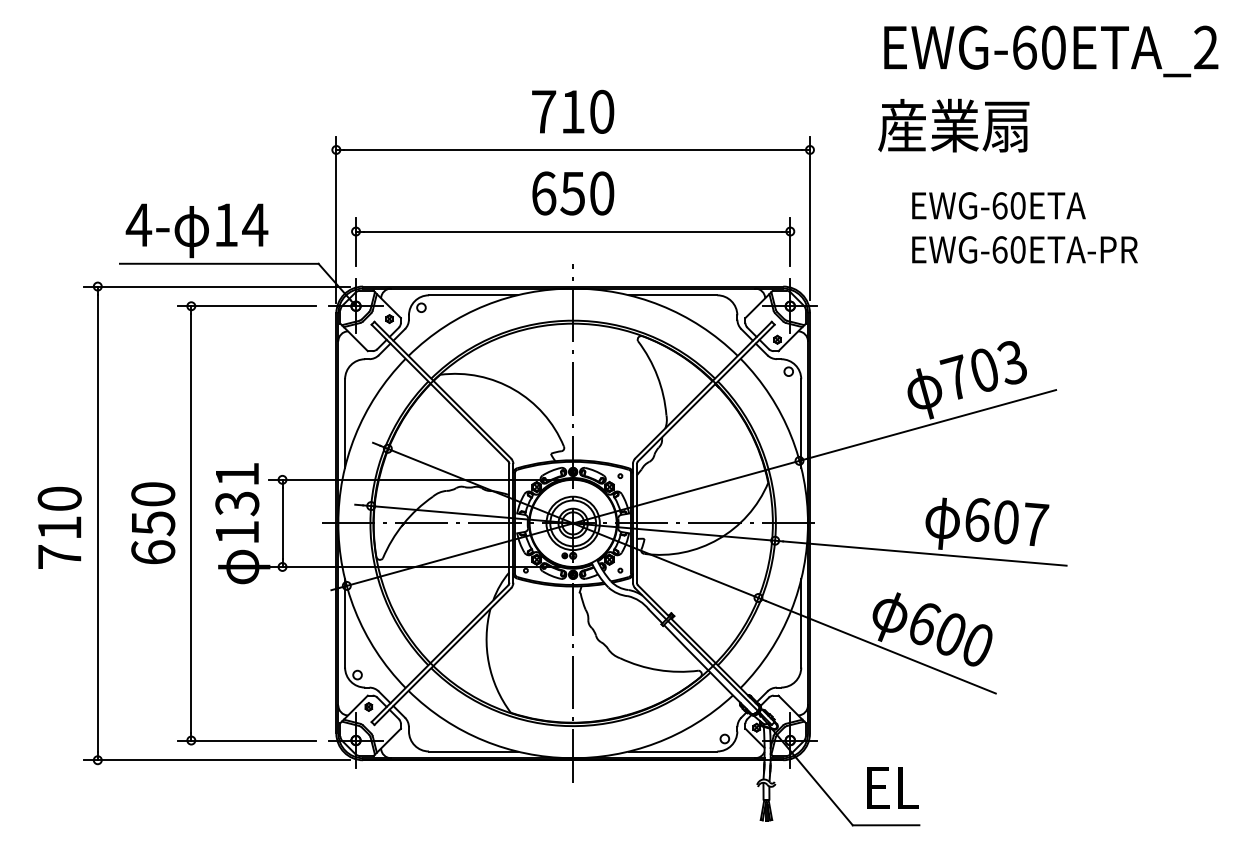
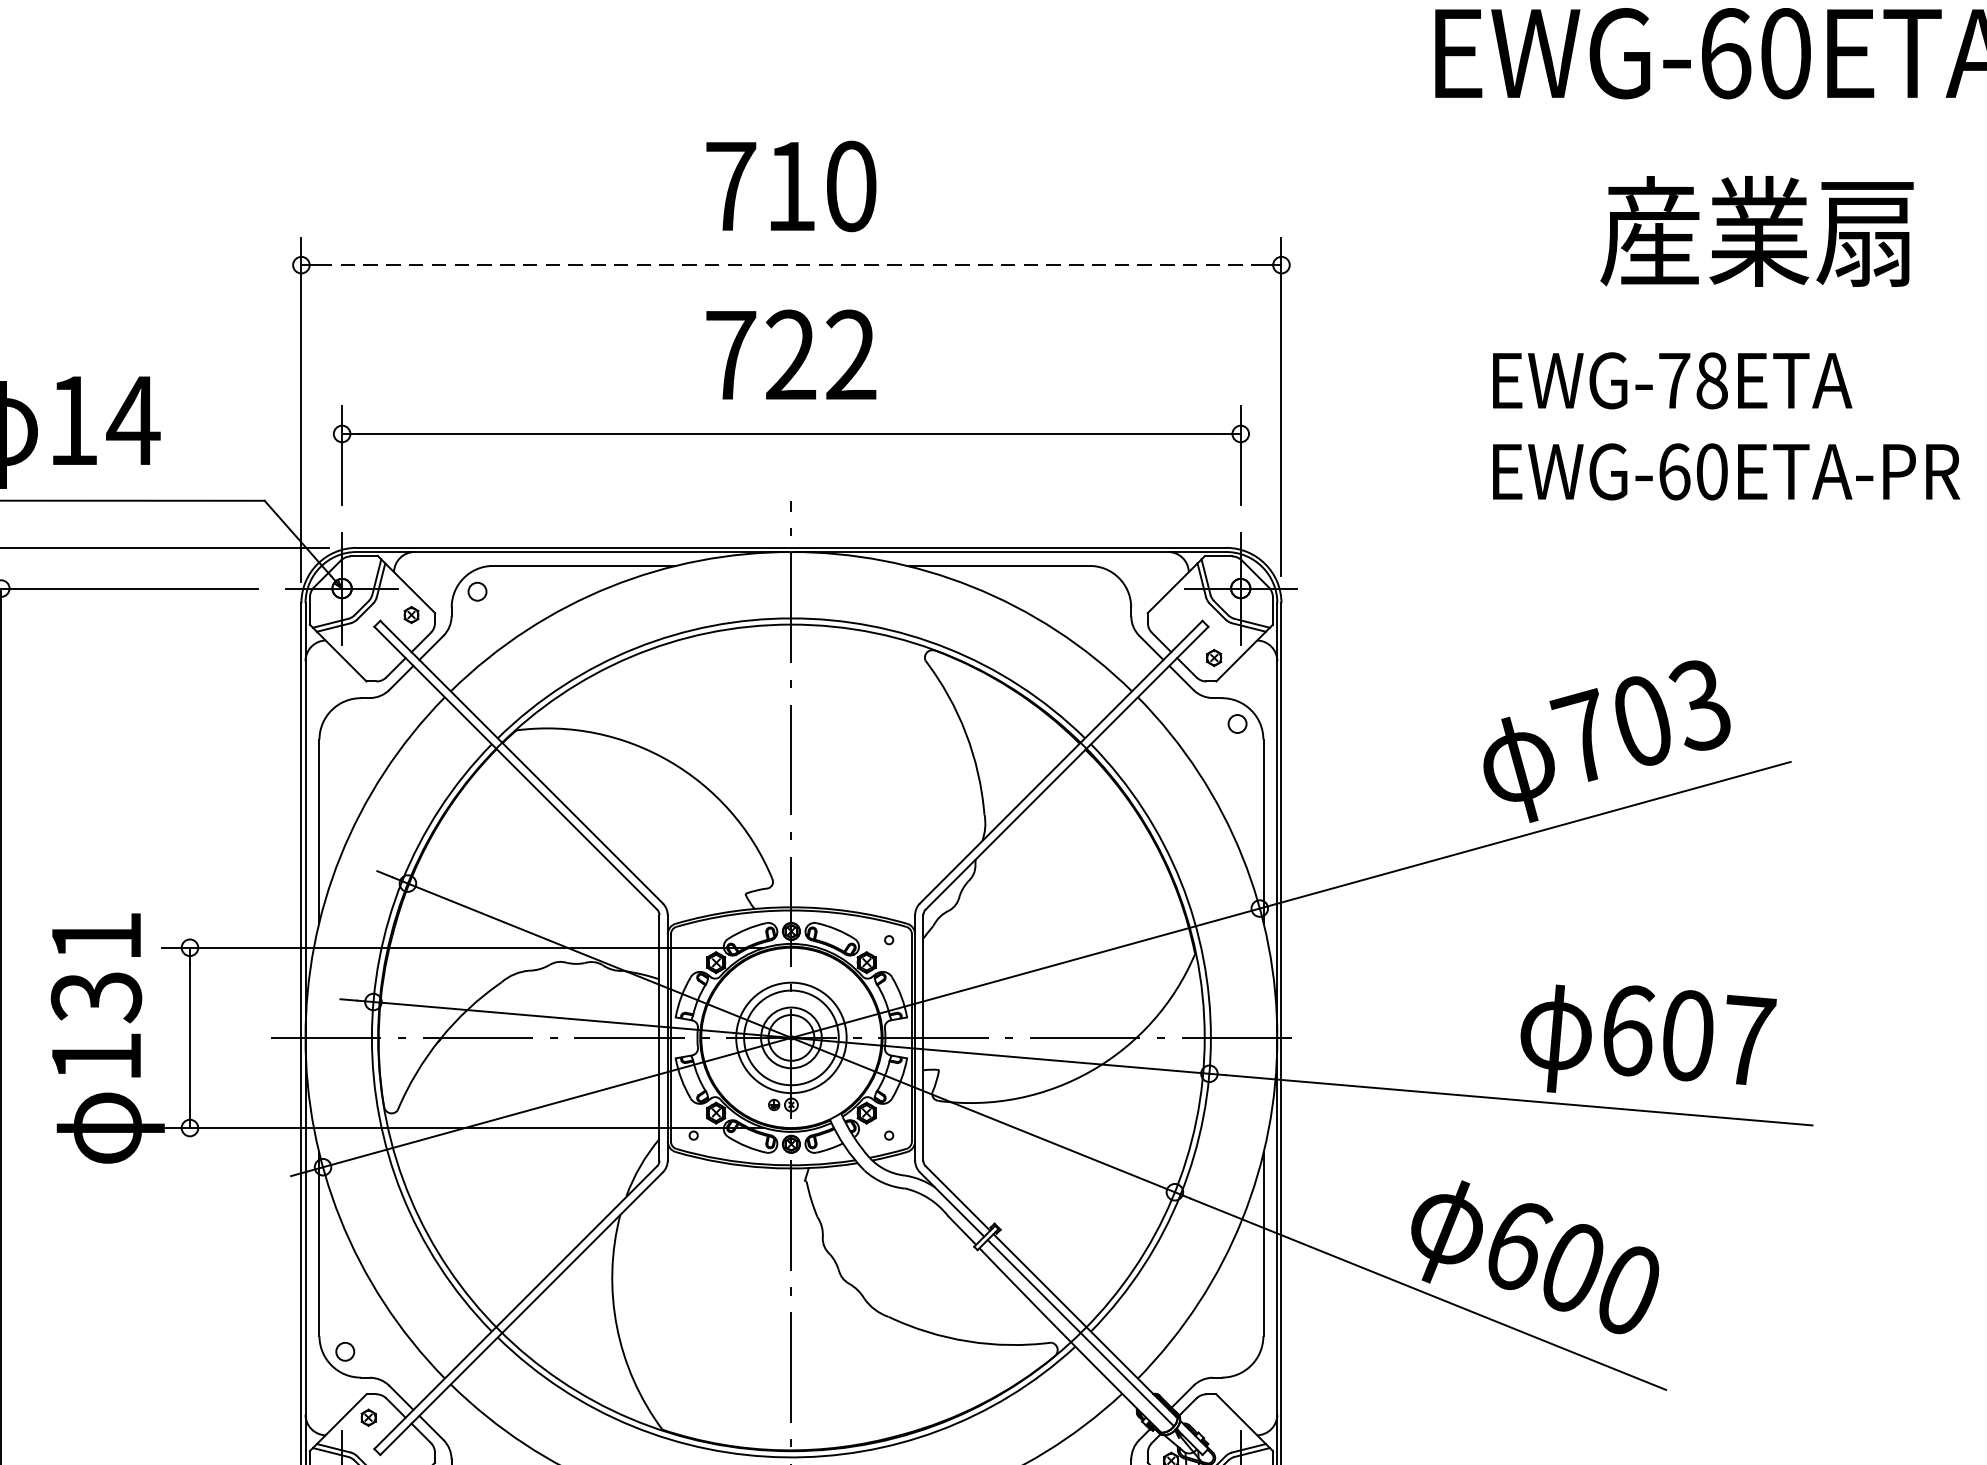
text: (953, 125) -> (1756, 231), moved
line: (573, 149) -> (792, 264), solid -> dashed
text: (573, 193) -> (792, 355), 650 -> 722
text: (1008, 205) -> (1692, 380), EWG-60ETA -> EWG-78ETA

